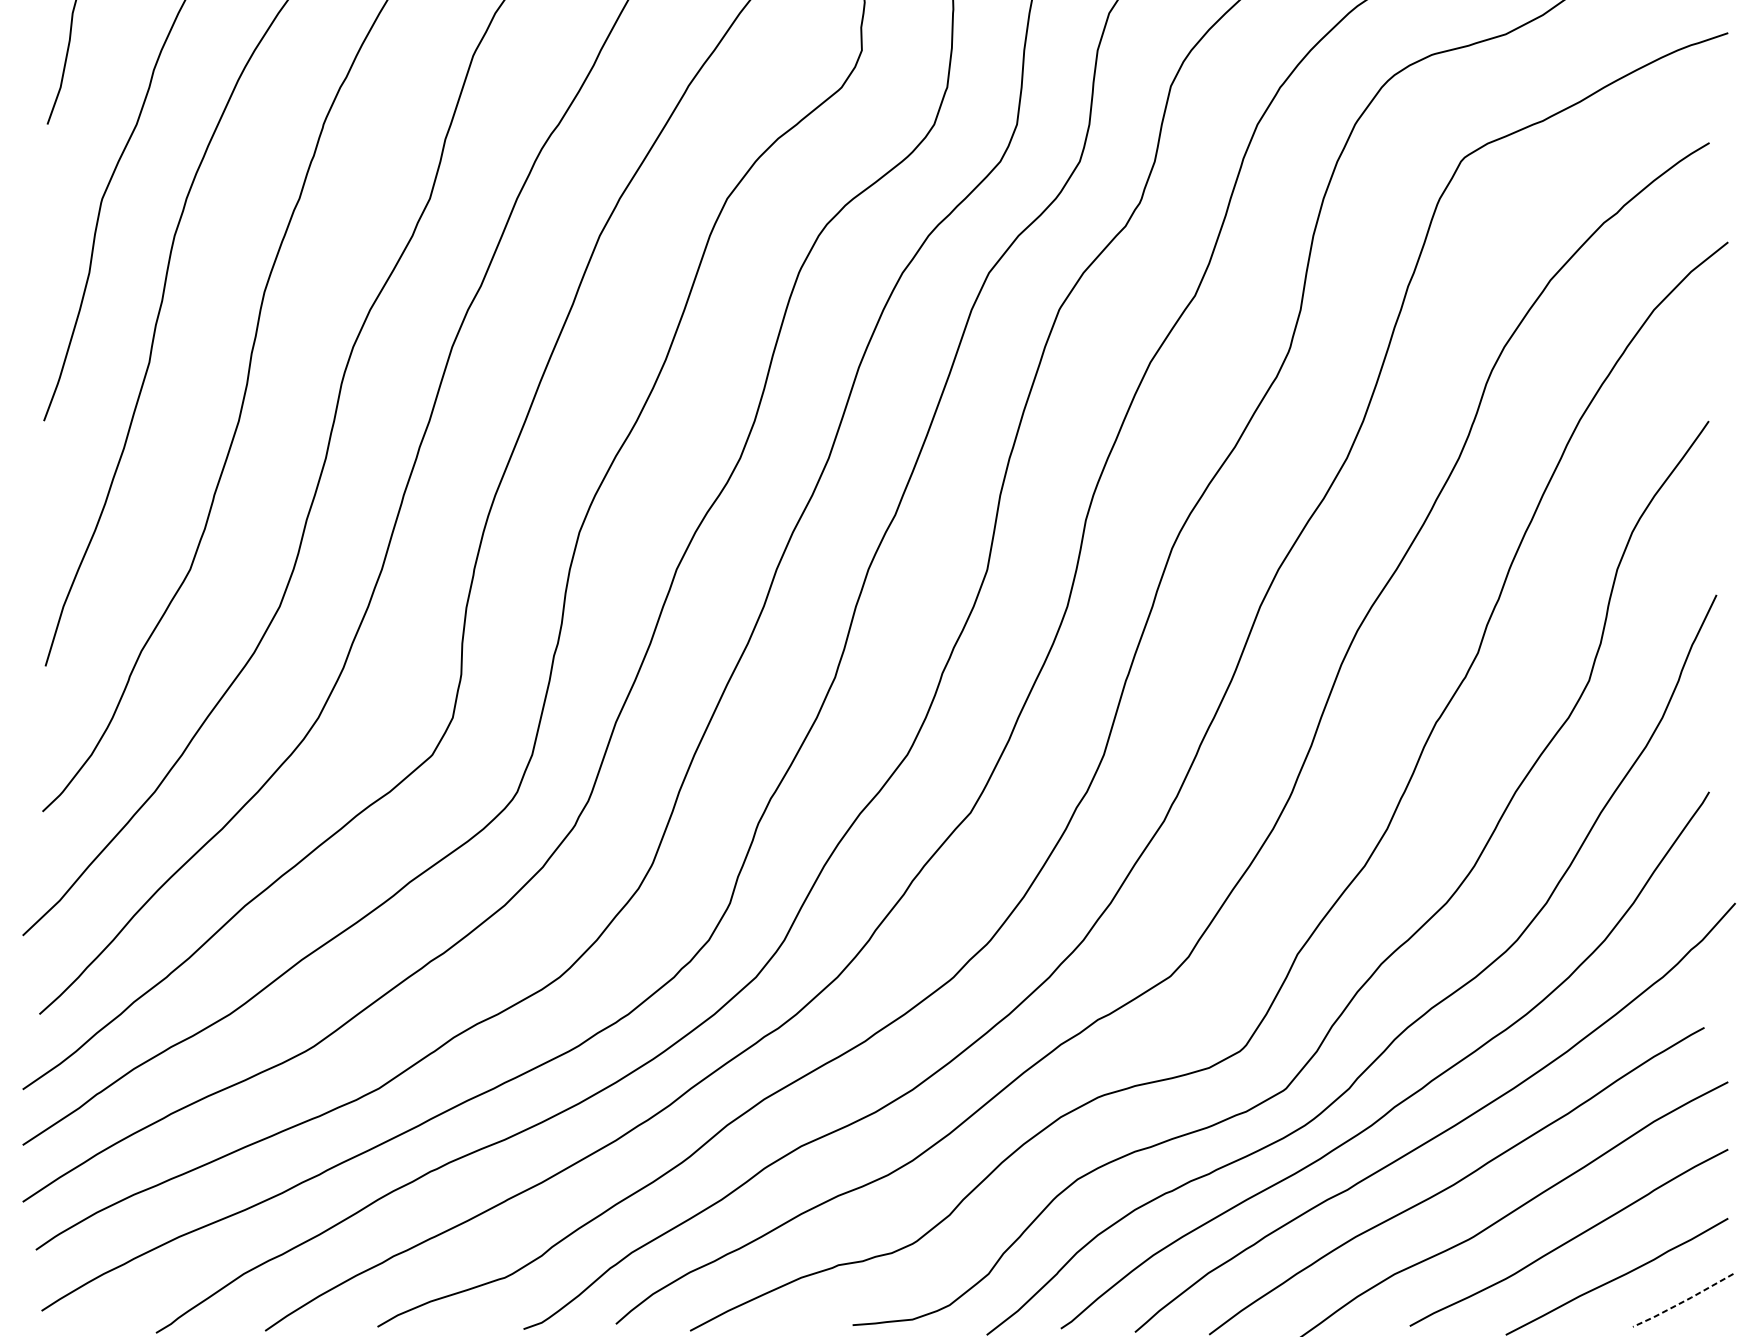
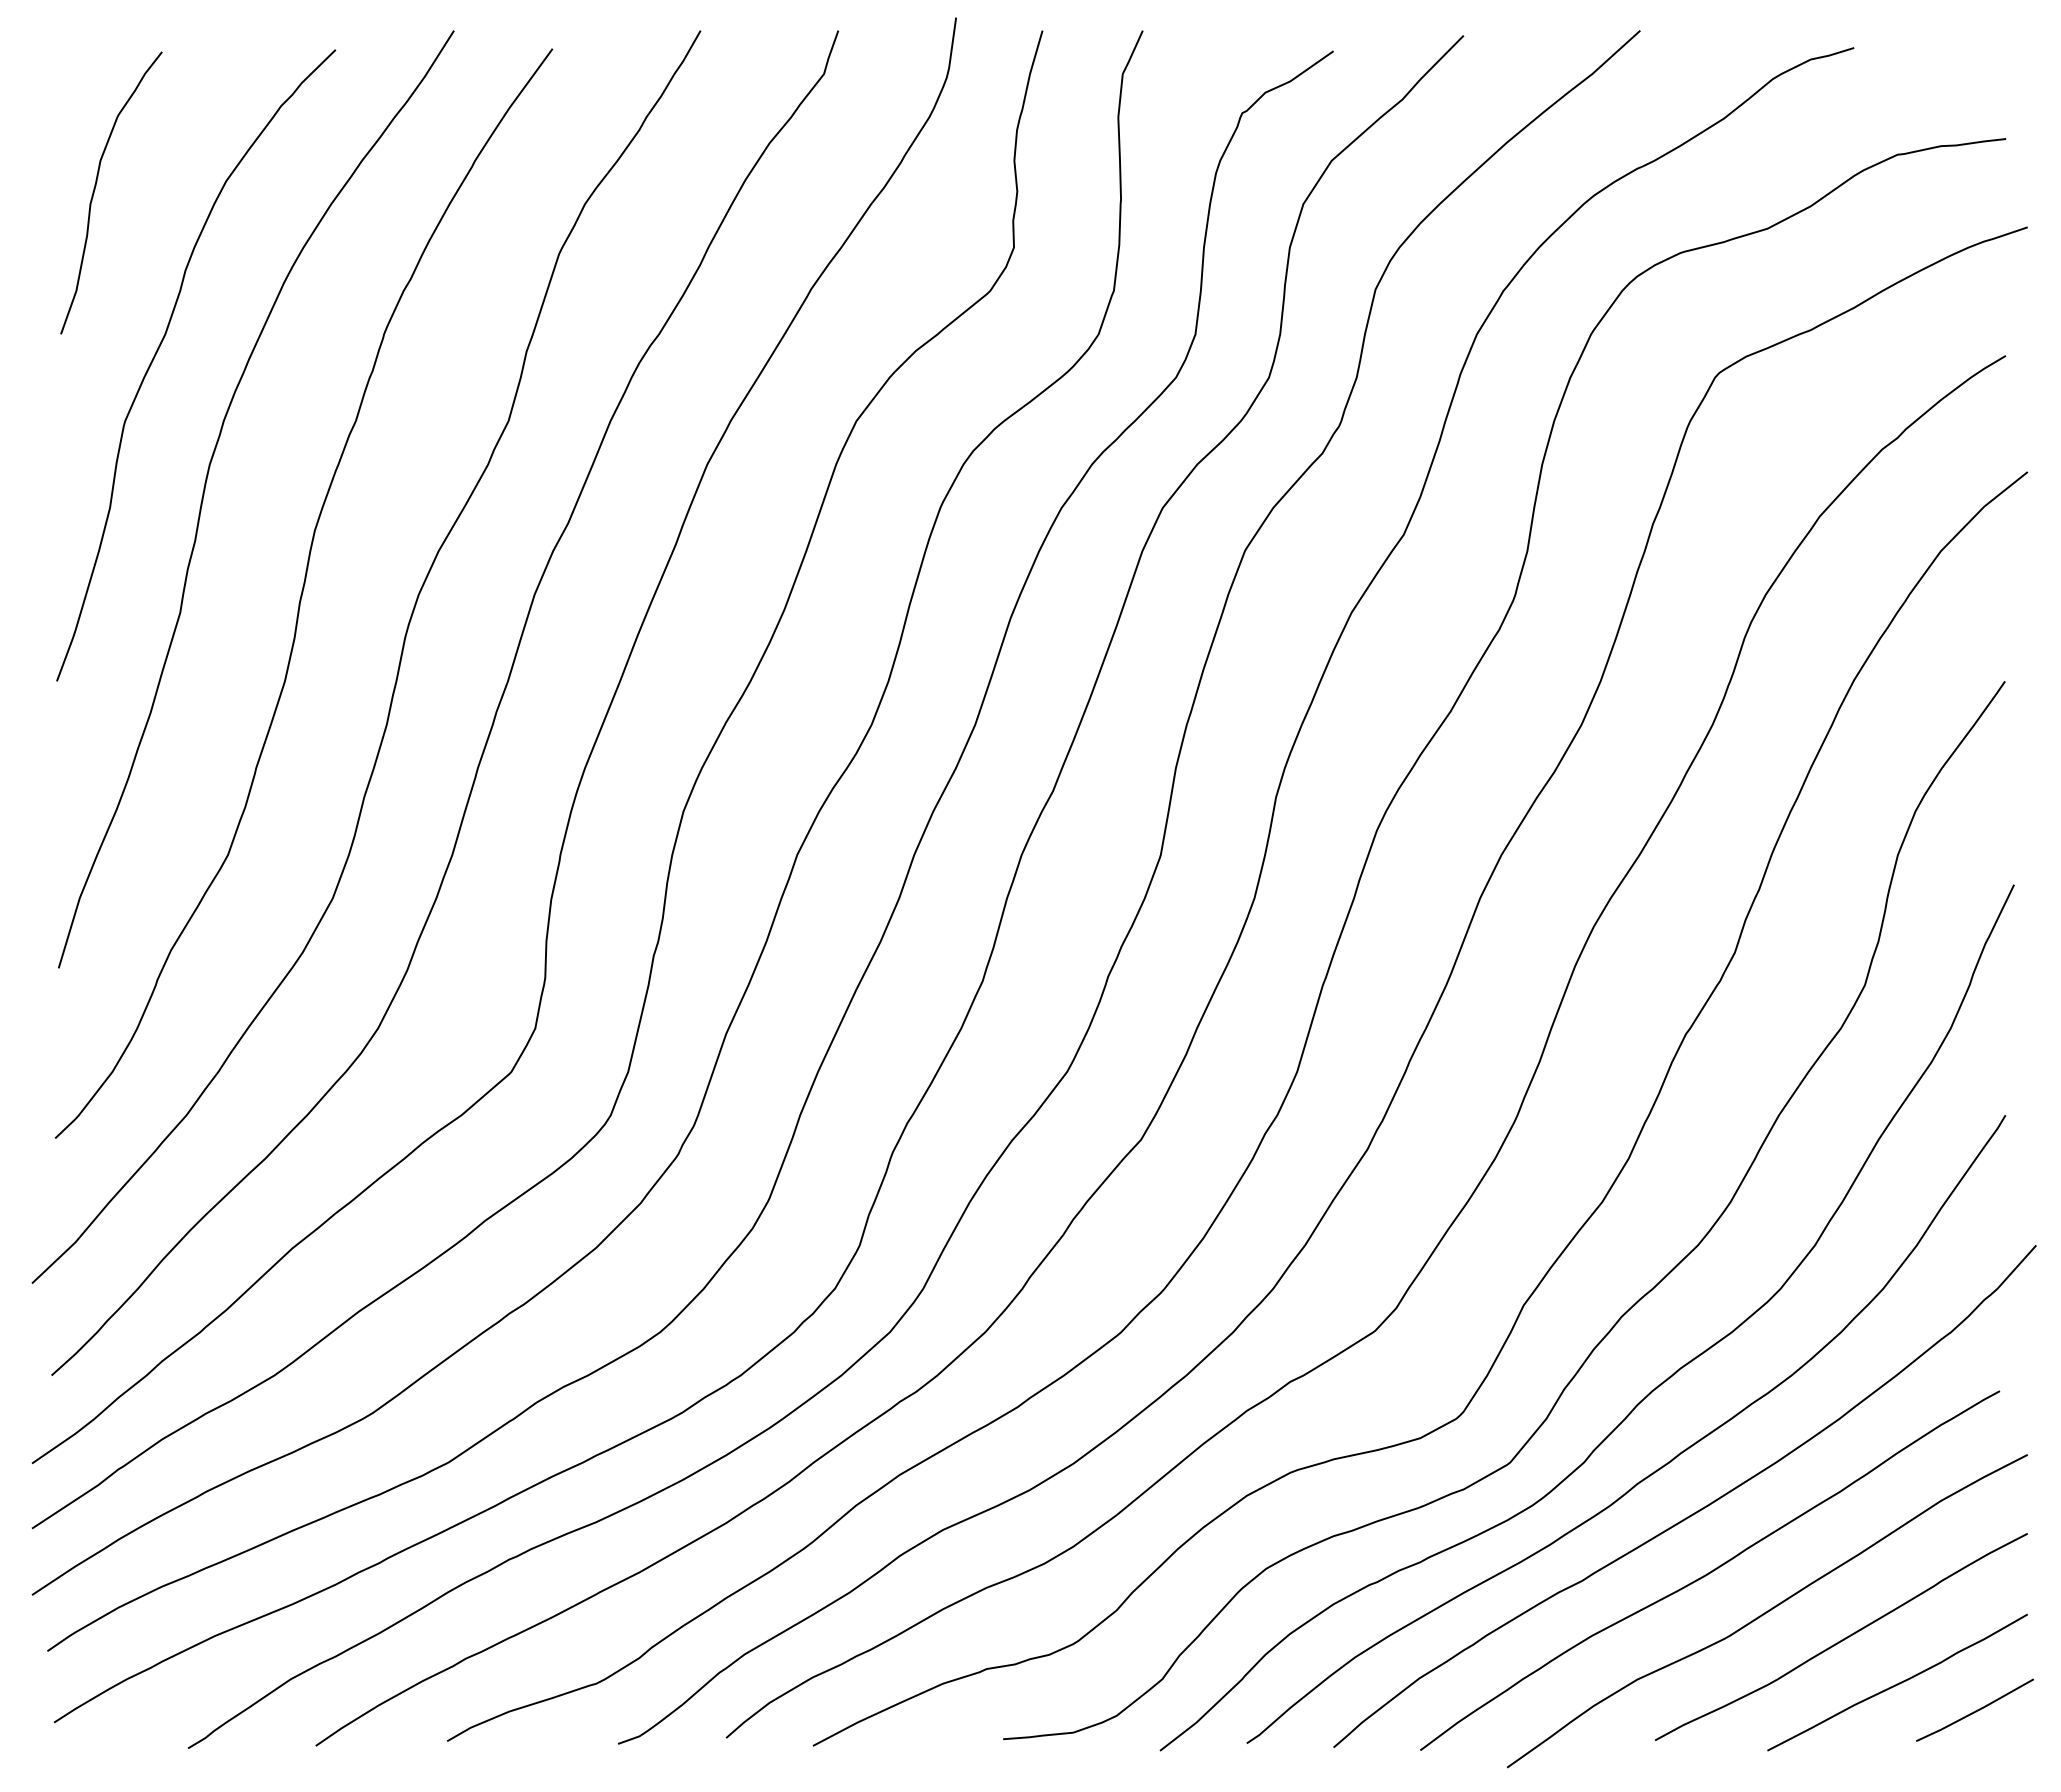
line: (1683, 1301) -> (1975, 1711), dashed -> solid

